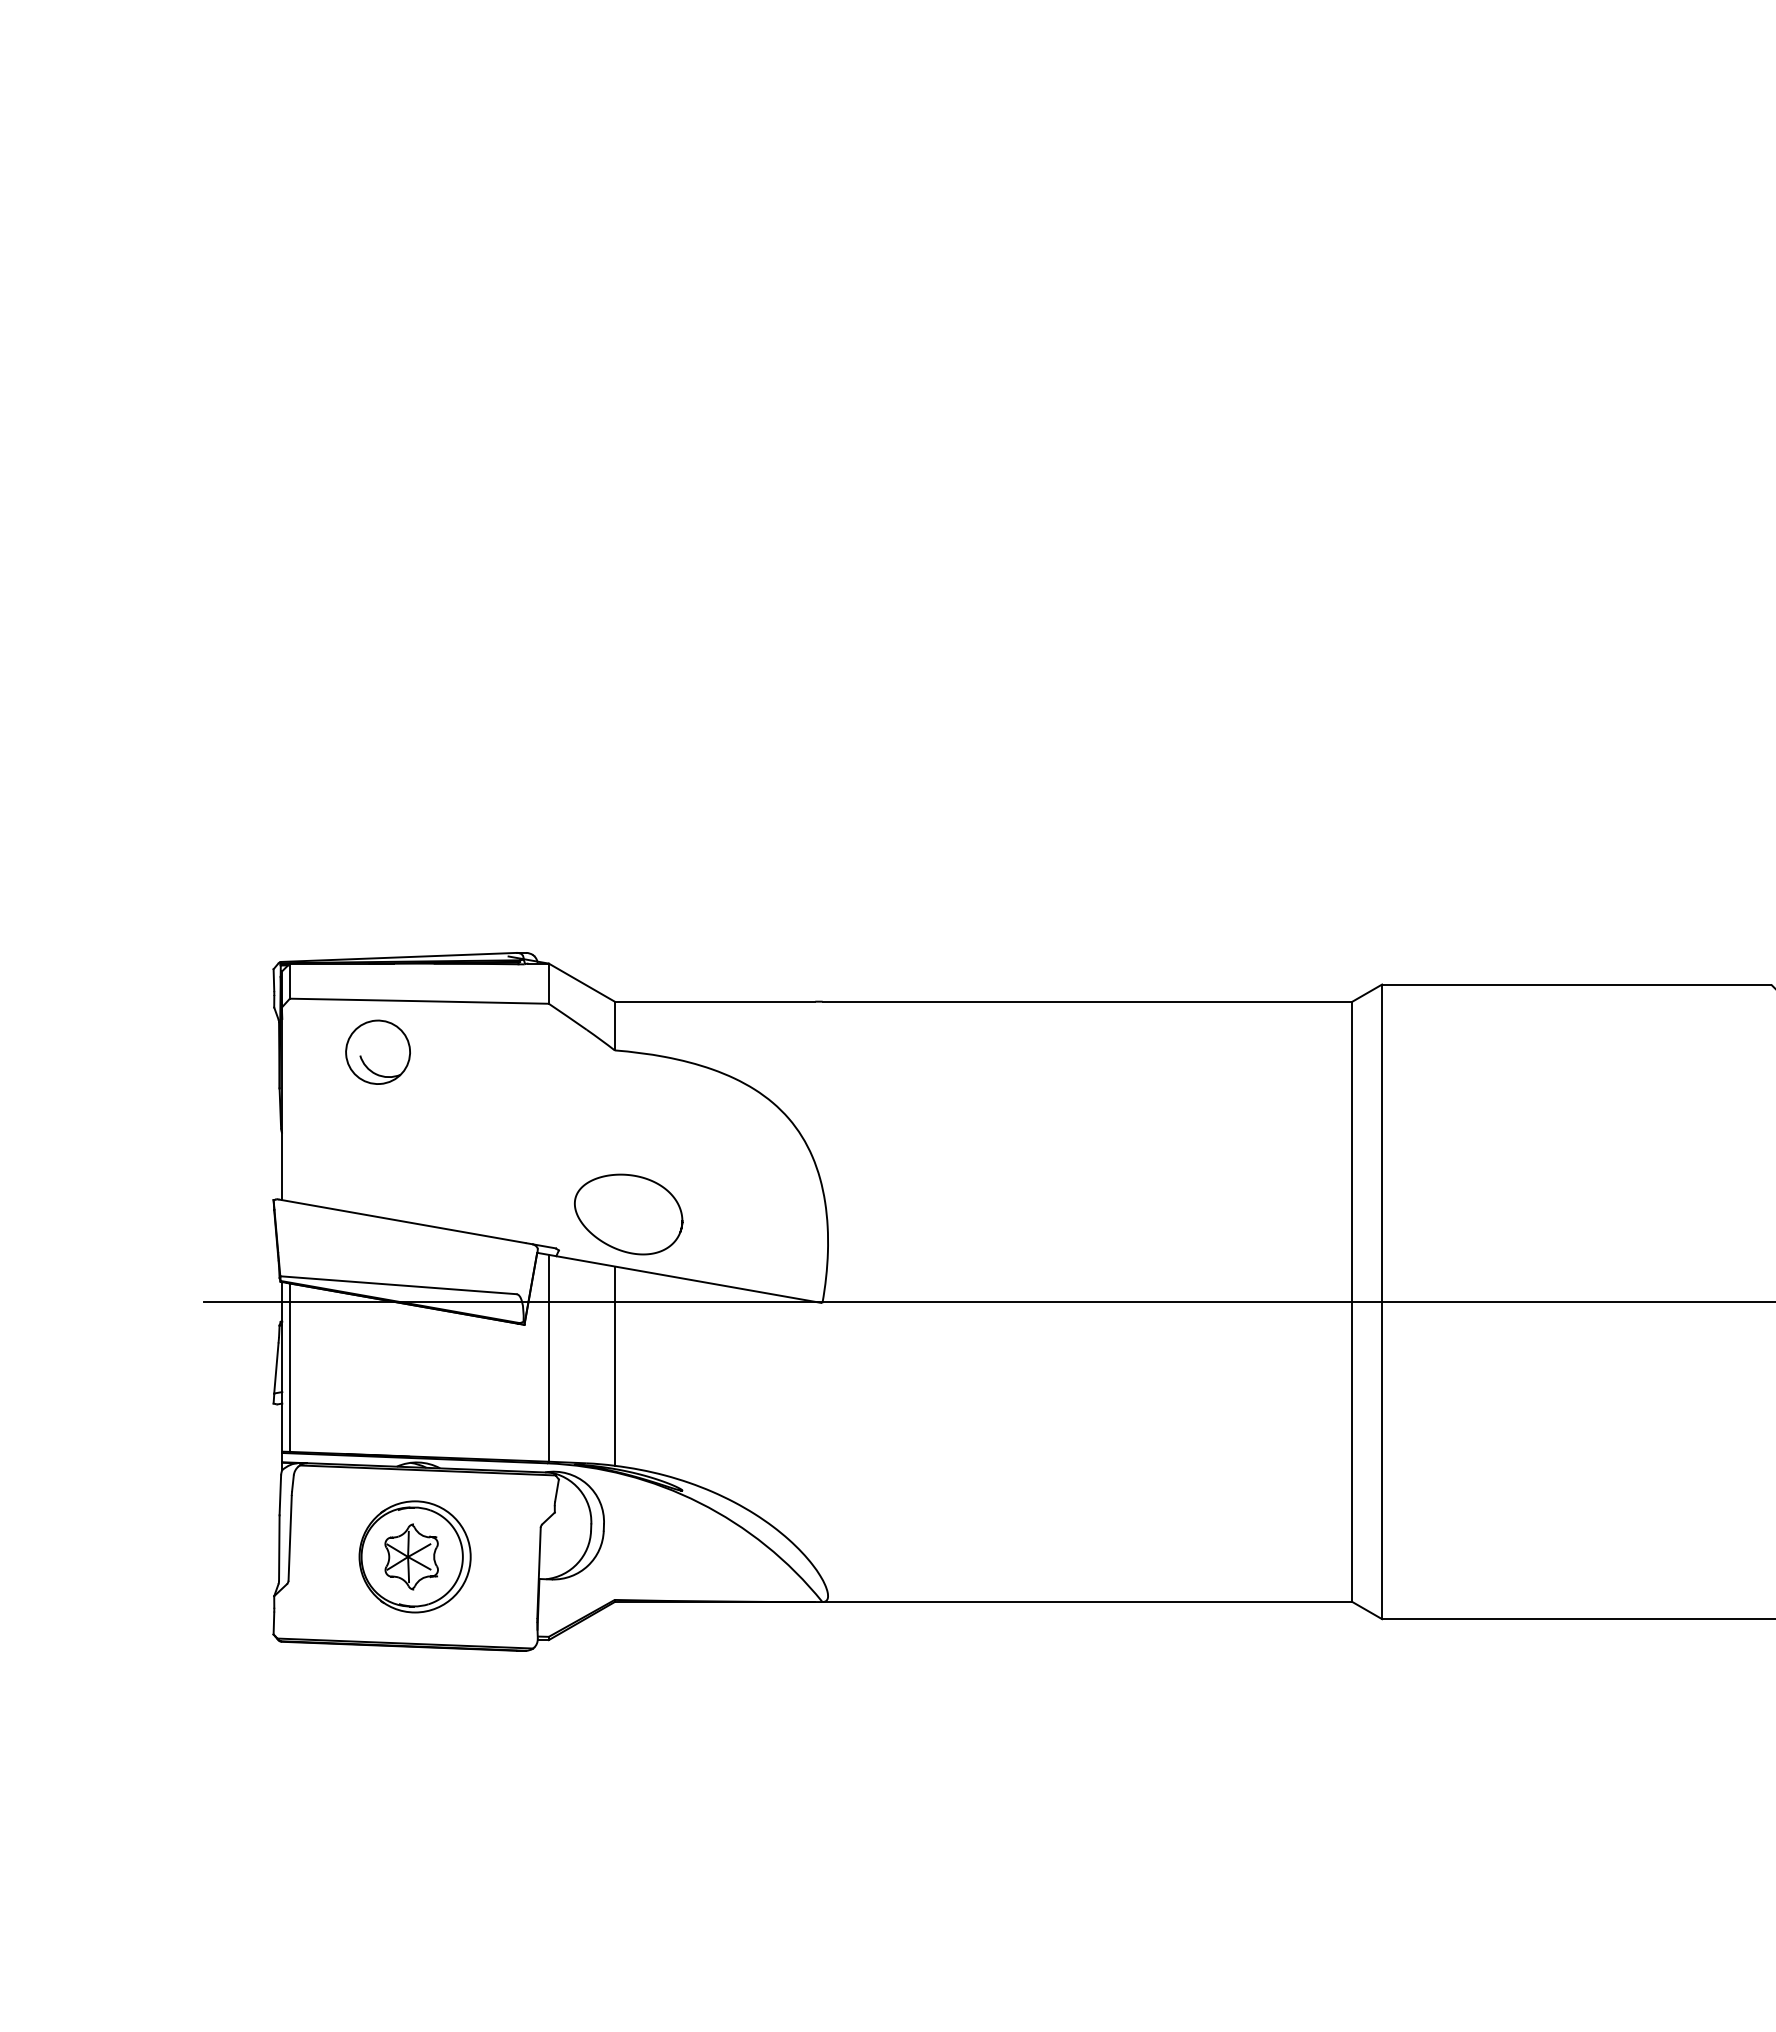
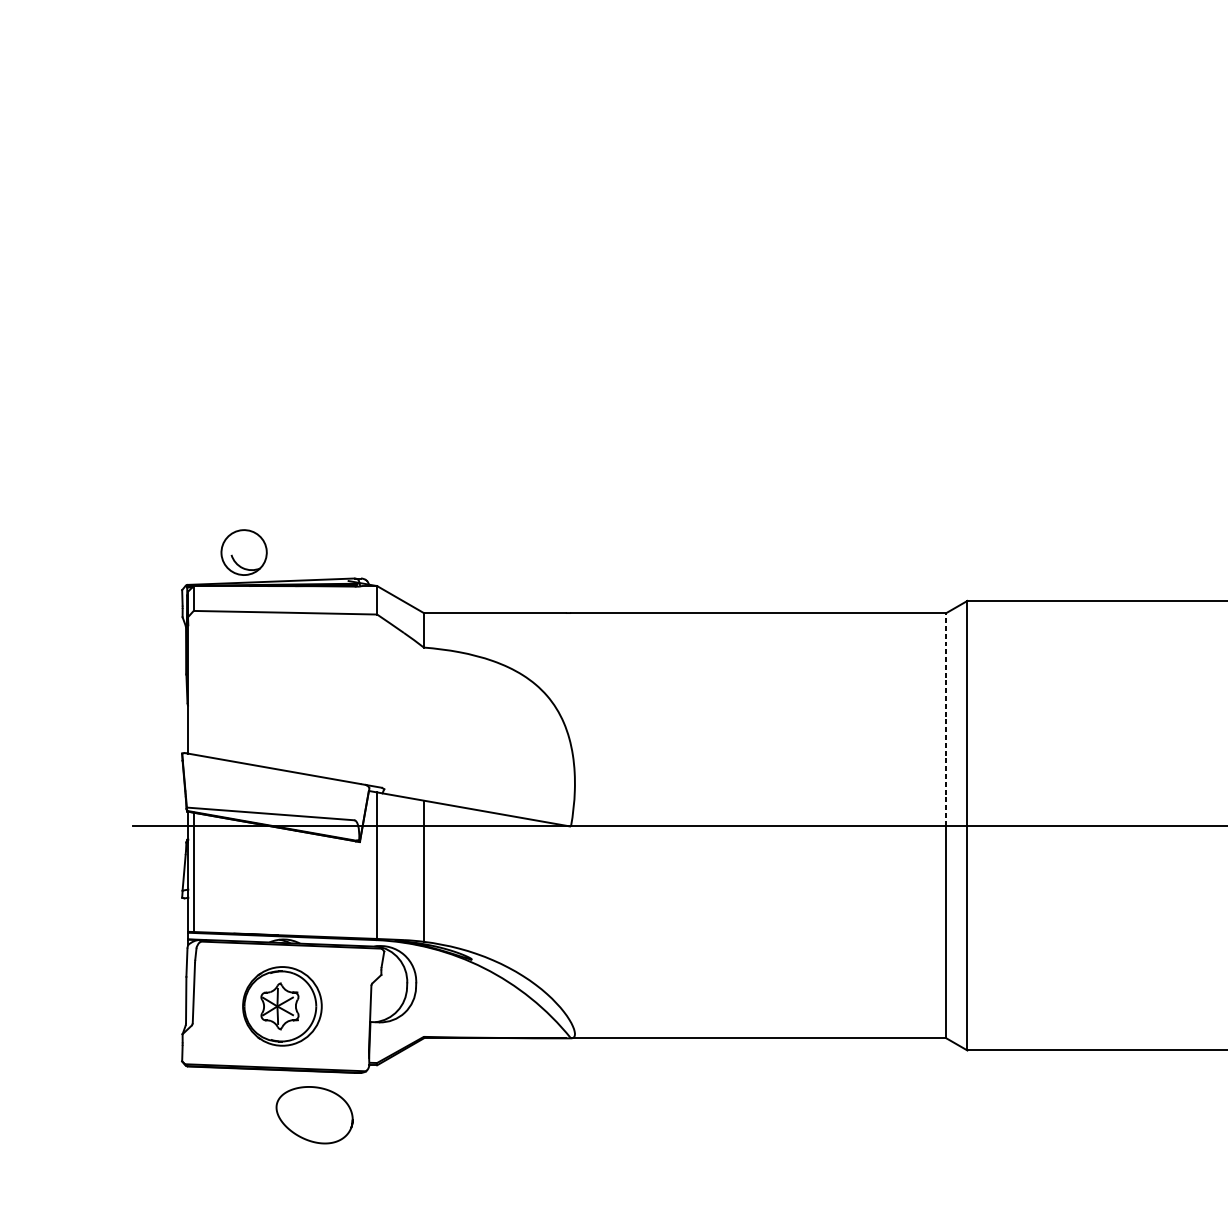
part: (377, 1051) -> (243, 552), moved
line: (1352, 1151) -> (946, 719), solid -> dashed
curve: (616, 1247) -> (306, 1138), moved

